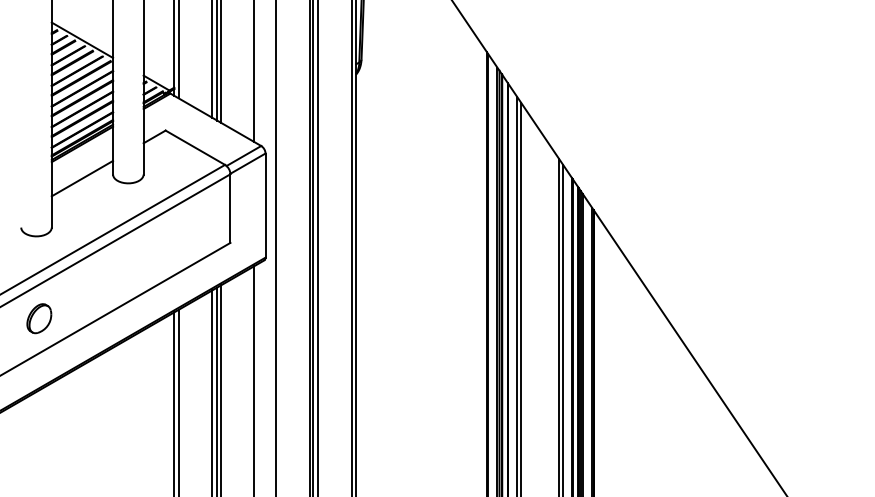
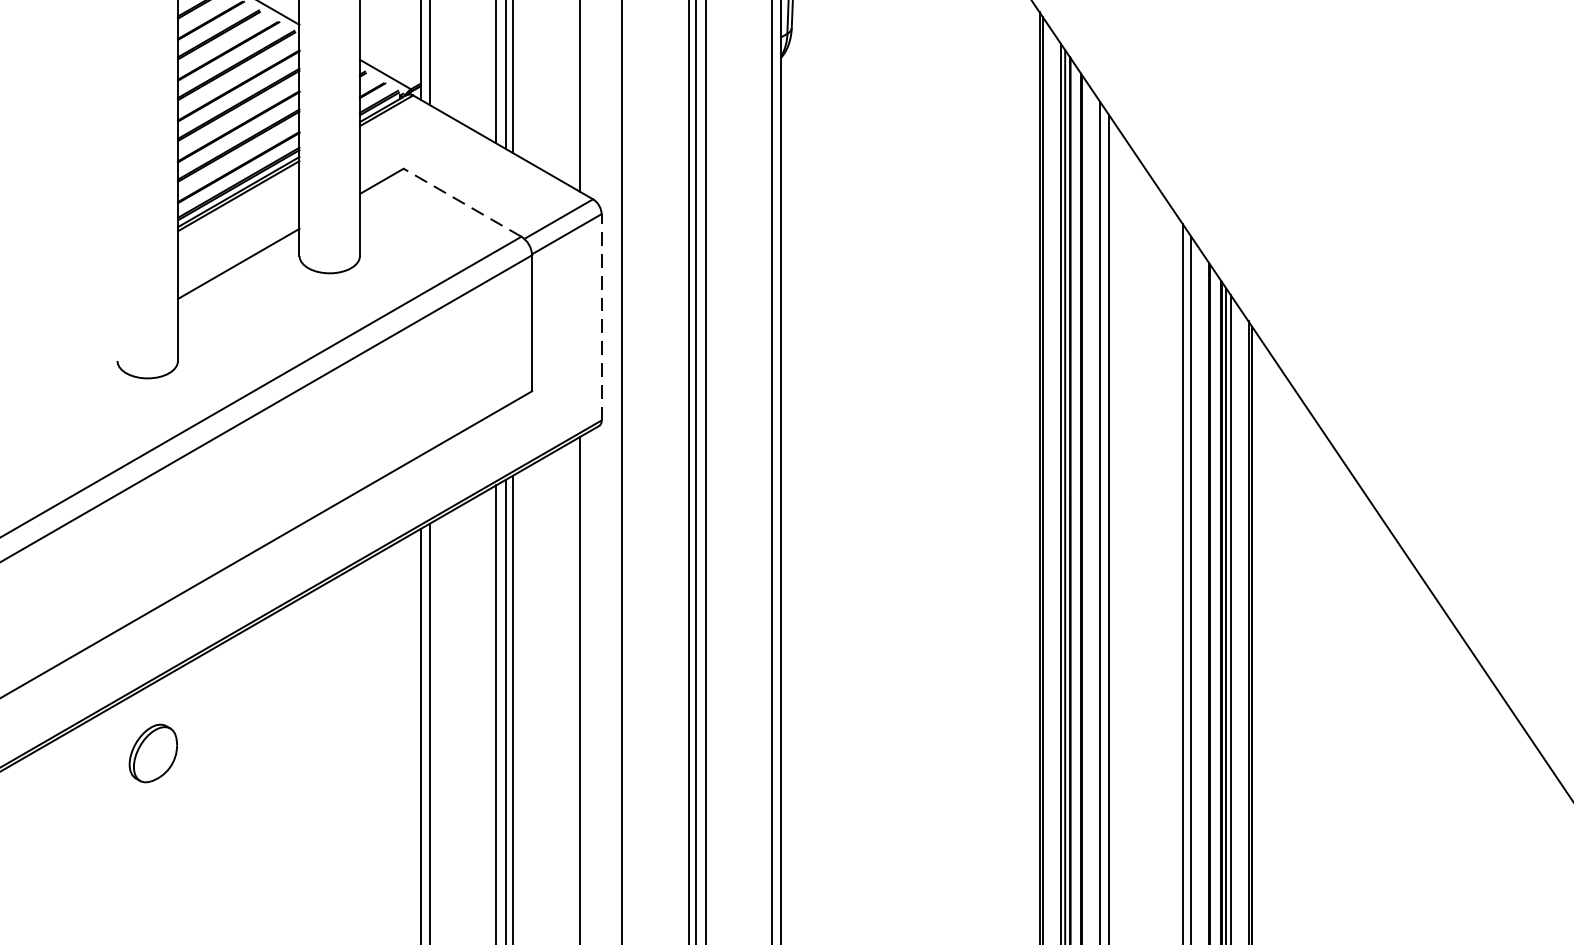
line: (194, 147) -> (460, 202), solid -> dashed
line: (265, 205) -> (601, 317), solid -> dashed
part: (39, 318) -> (153, 753), moved

